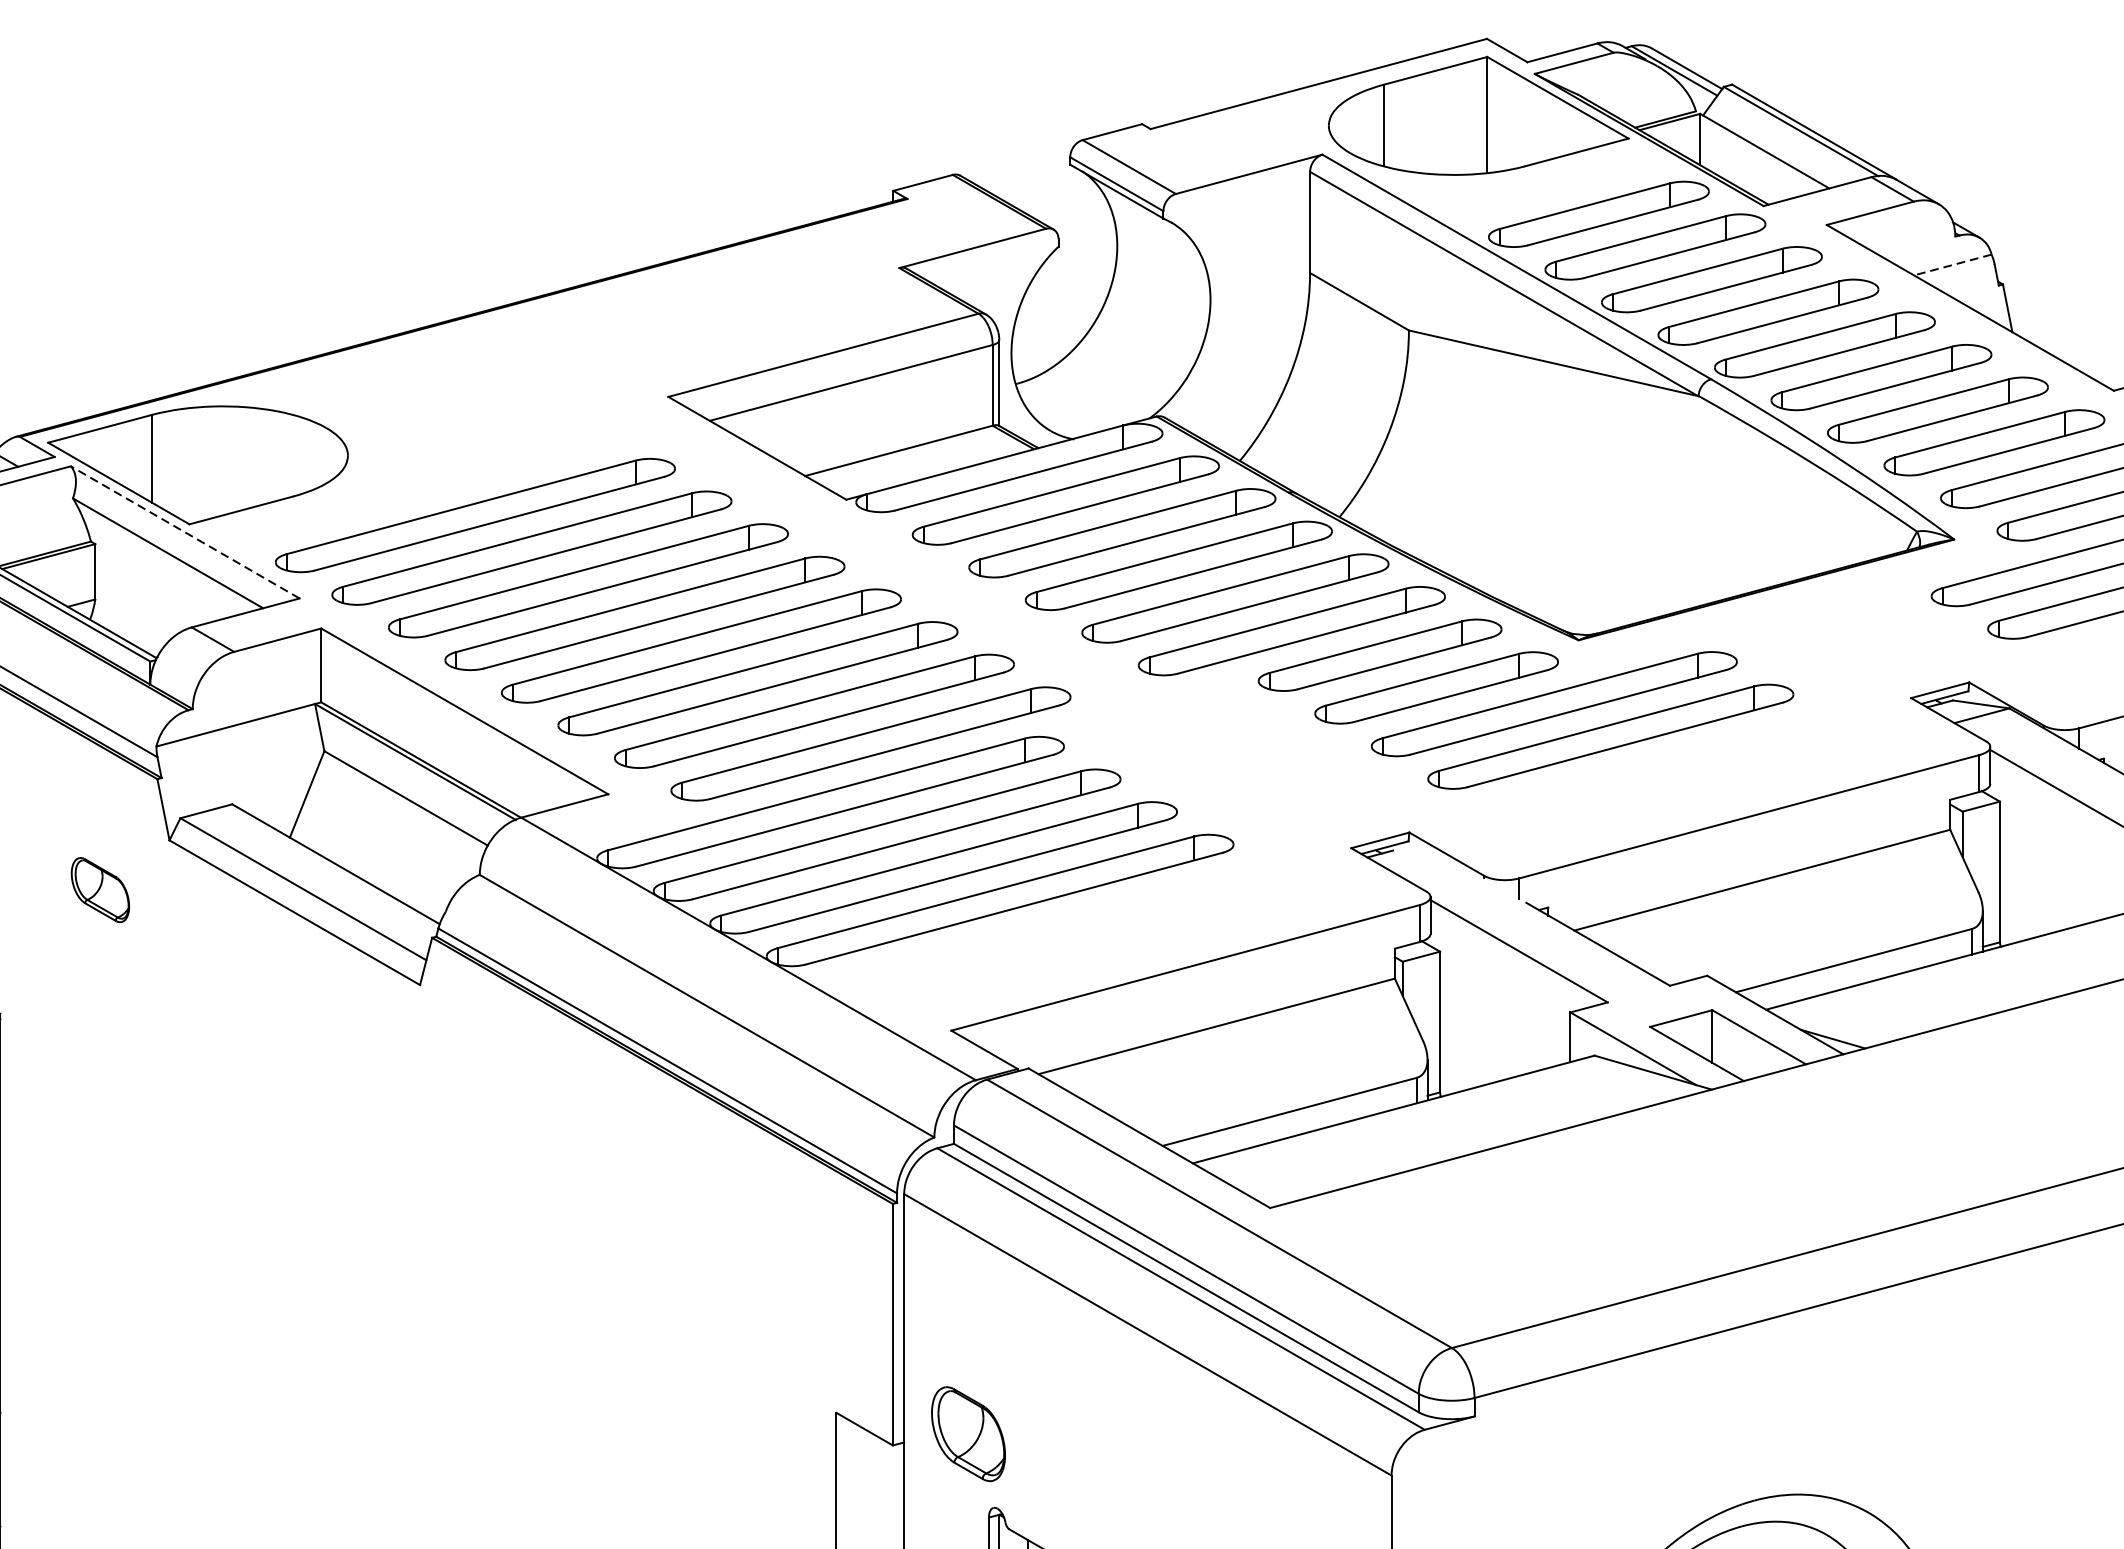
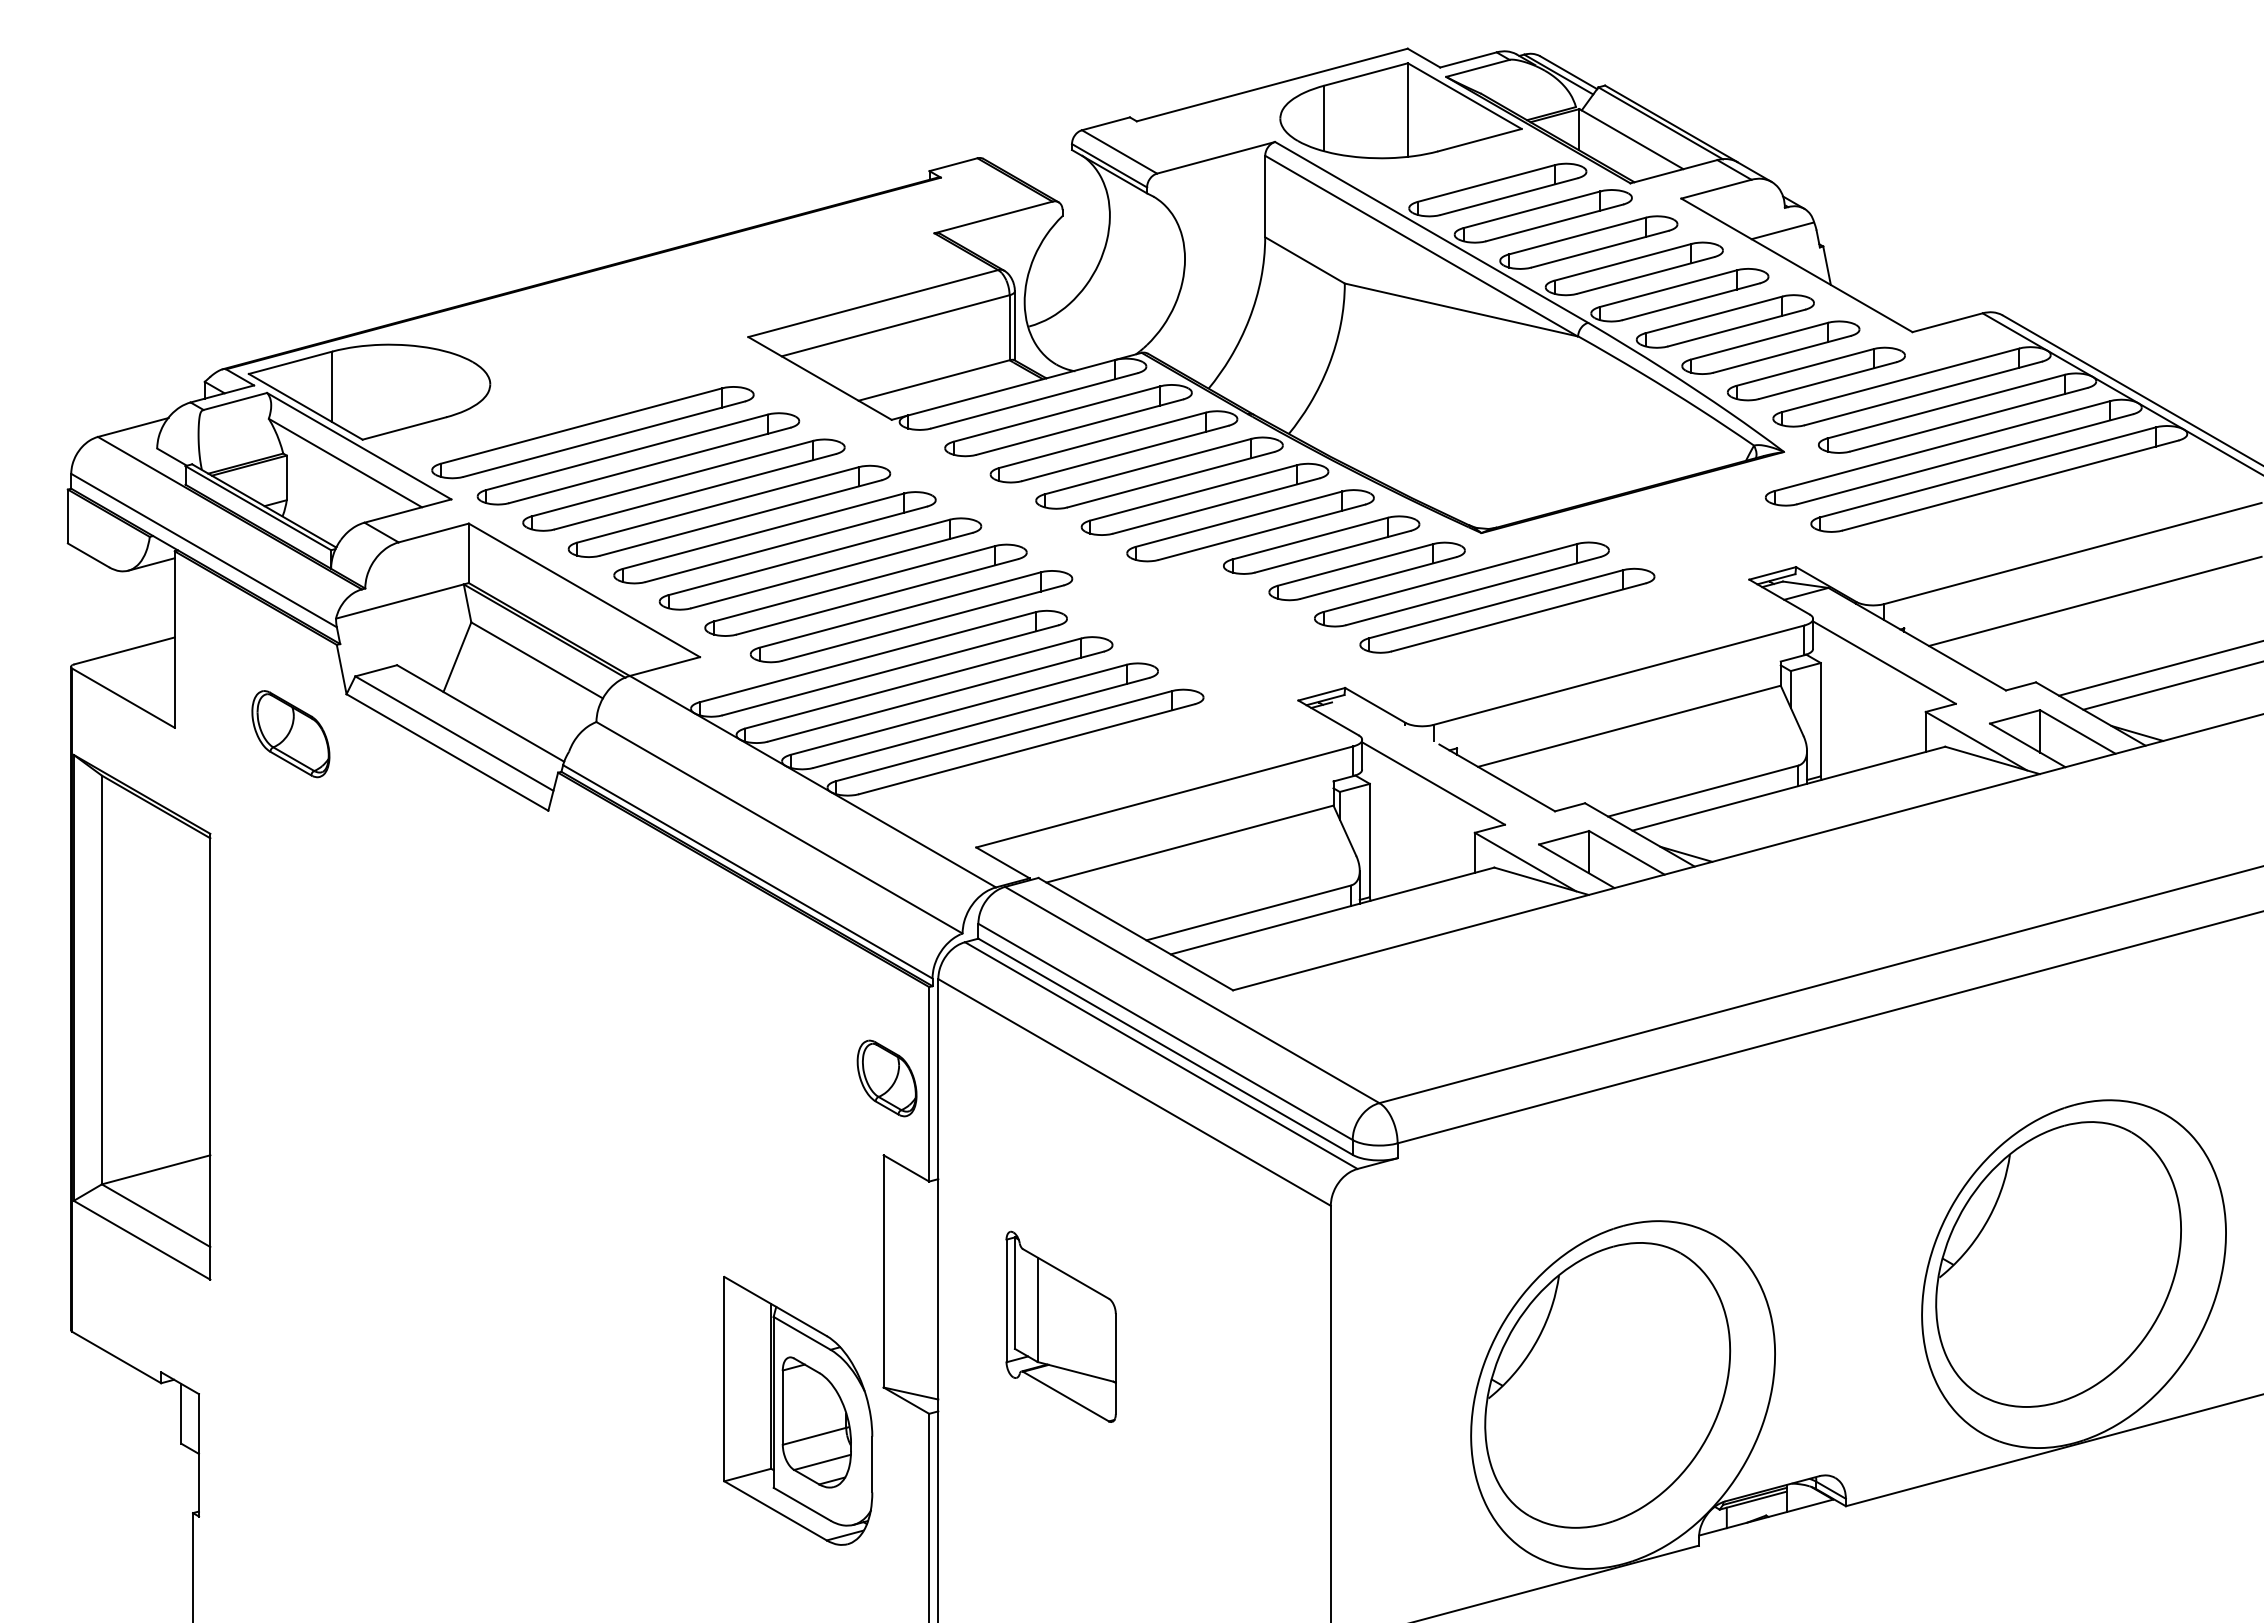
line: (1952, 264) -> (1782, 230), dashed -> solid
line: (184, 531) -> (358, 445), dashed -> solid
part: (99, 890) -> (290, 734), size x1.67
part: (967, 1434) -> (886, 1078), moved

